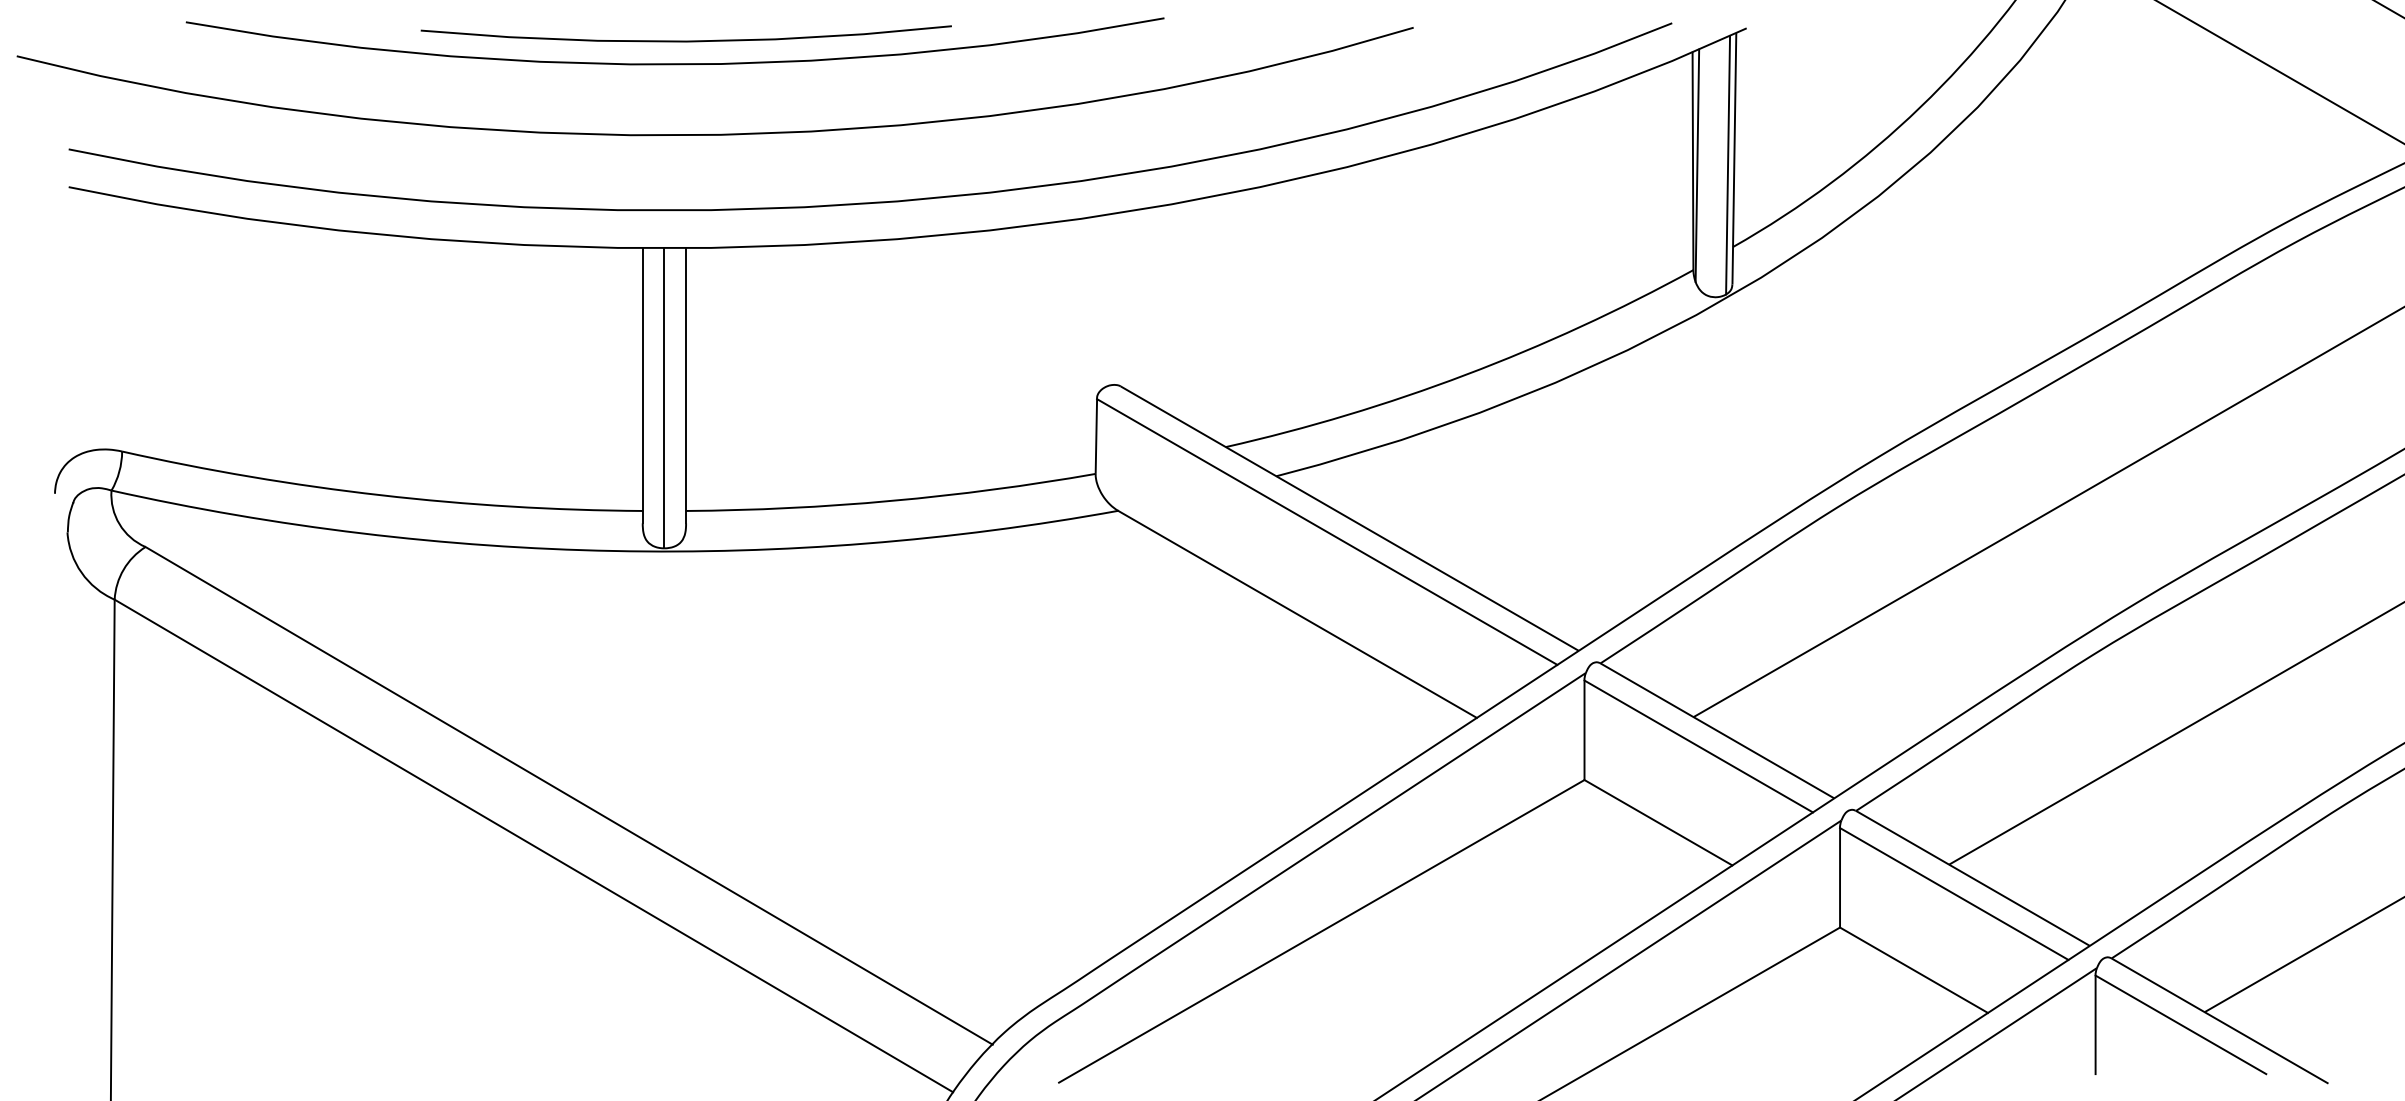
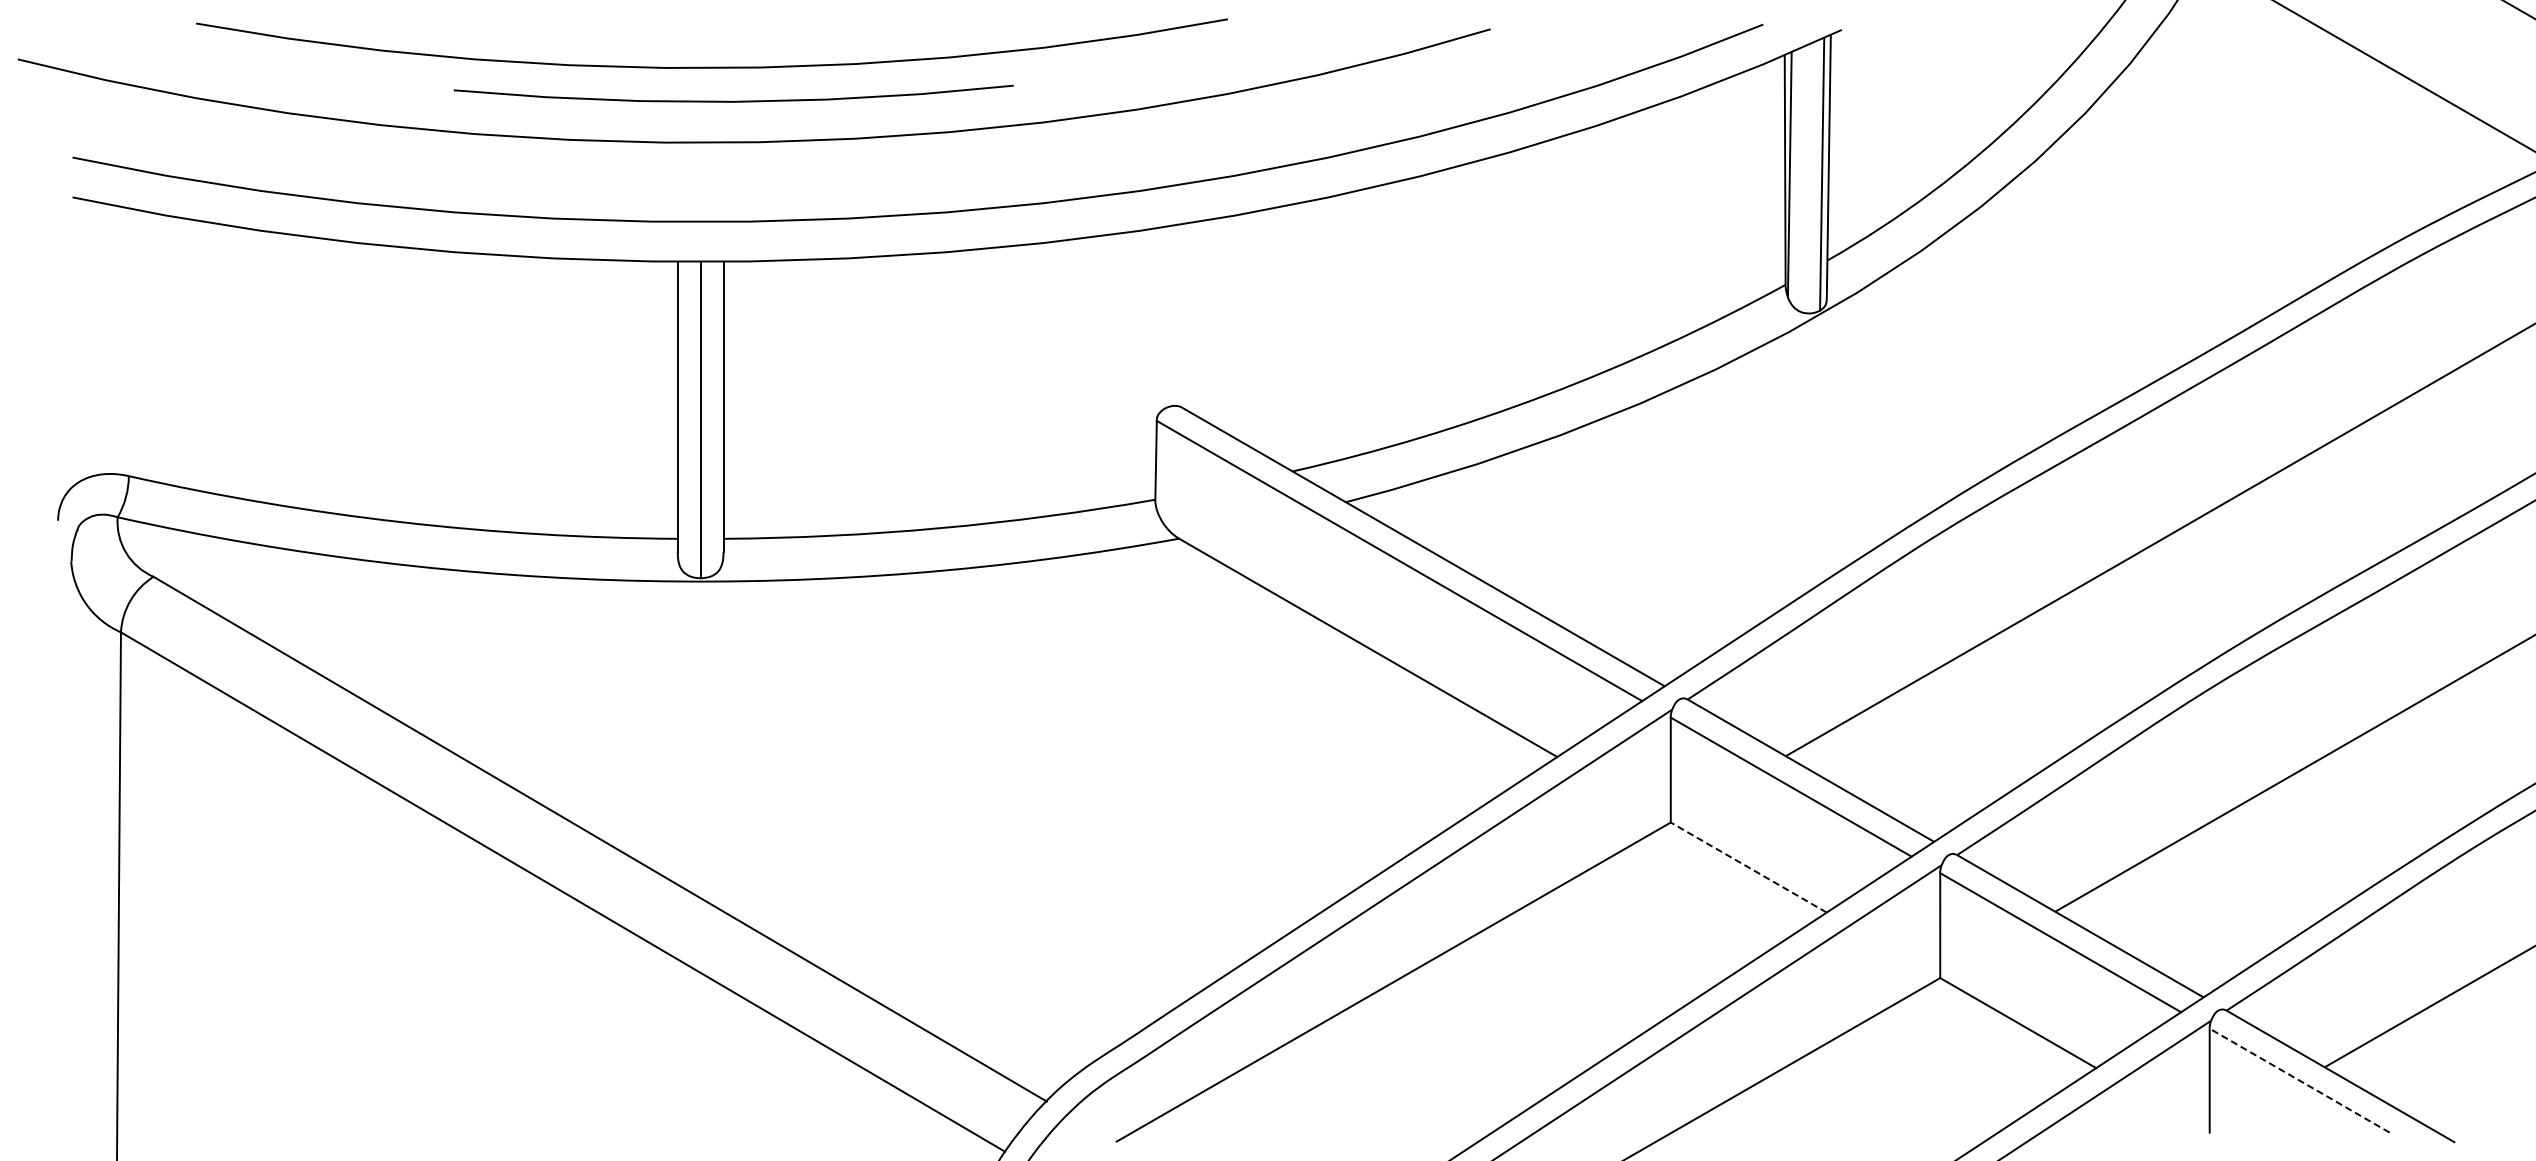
curve: (687, 40) -> (735, 100), moved
line: (1658, 822) -> (1748, 867), solid -> dashed
line: (2180, 1024) -> (2299, 1080), solid -> dashed

